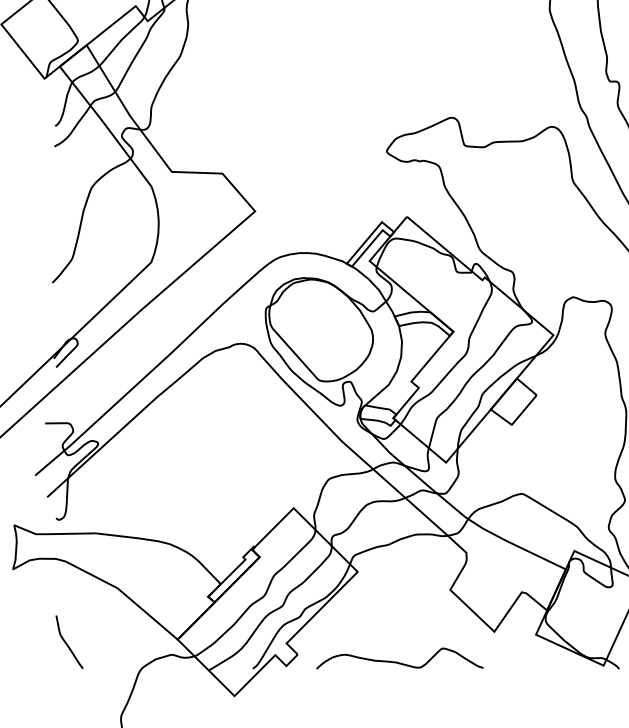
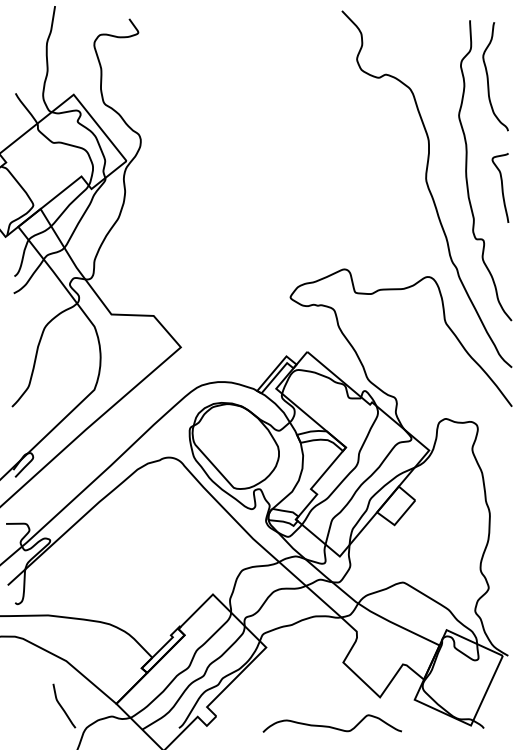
curve: (67, 642) -> (62, 706), moved
curve: (398, 661) -> (331, 726), moved

